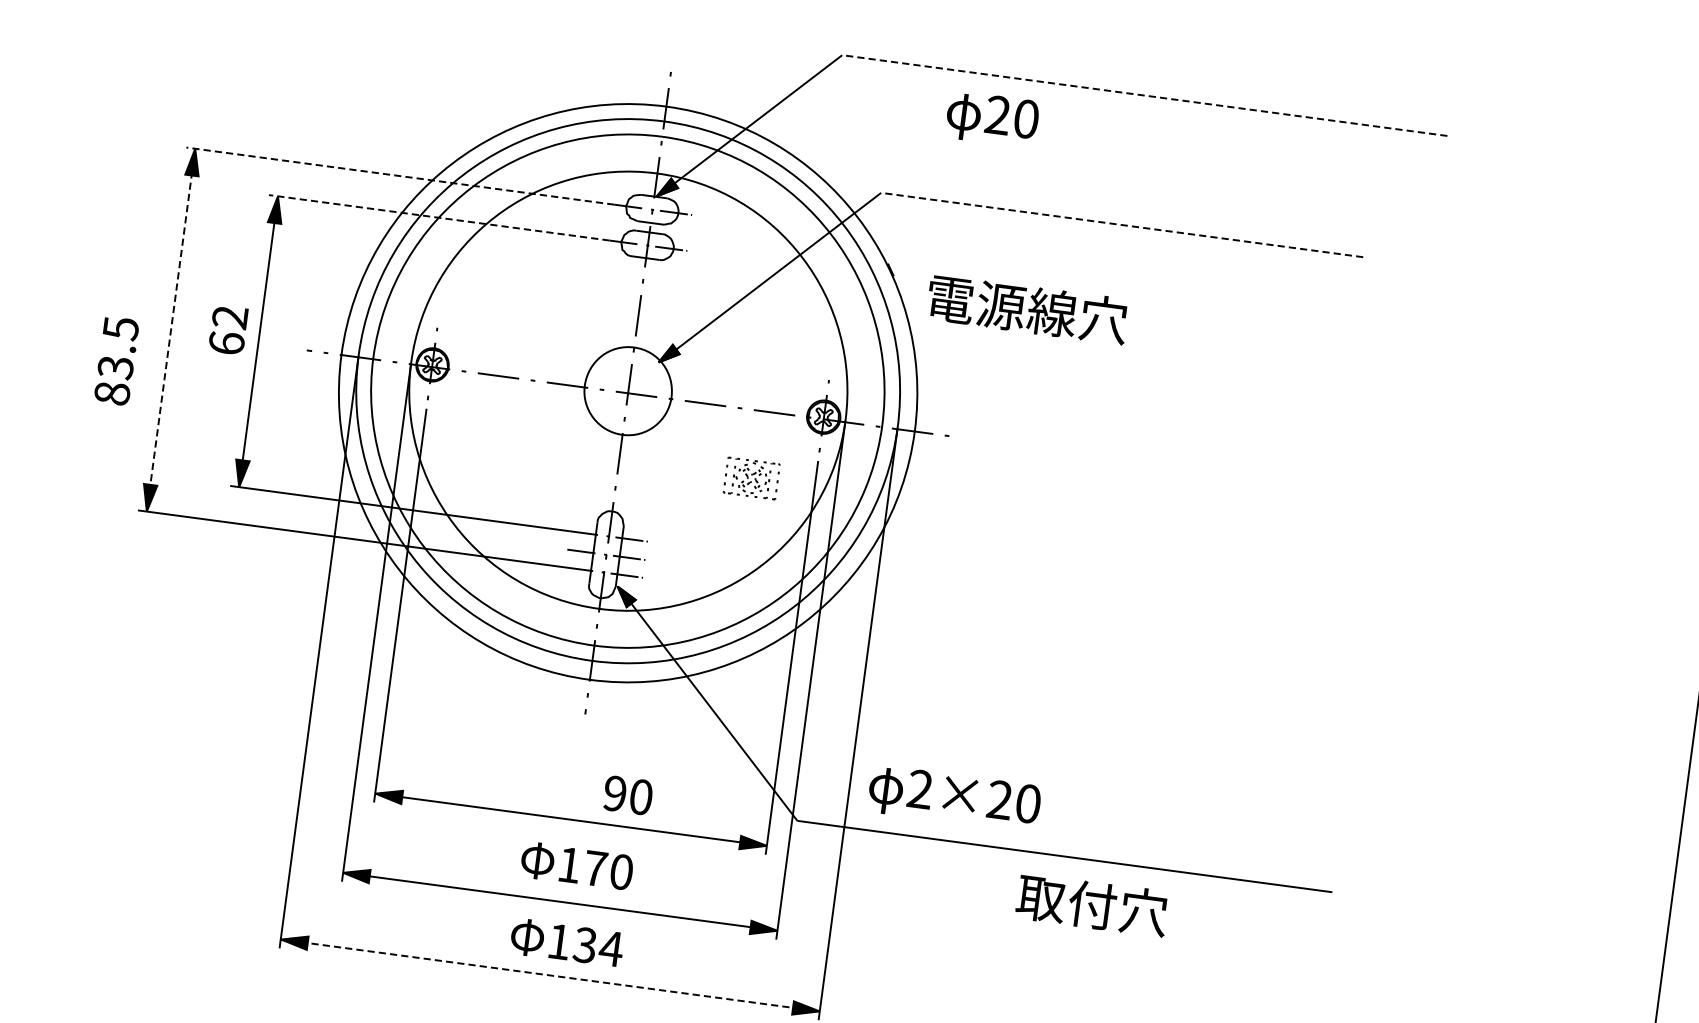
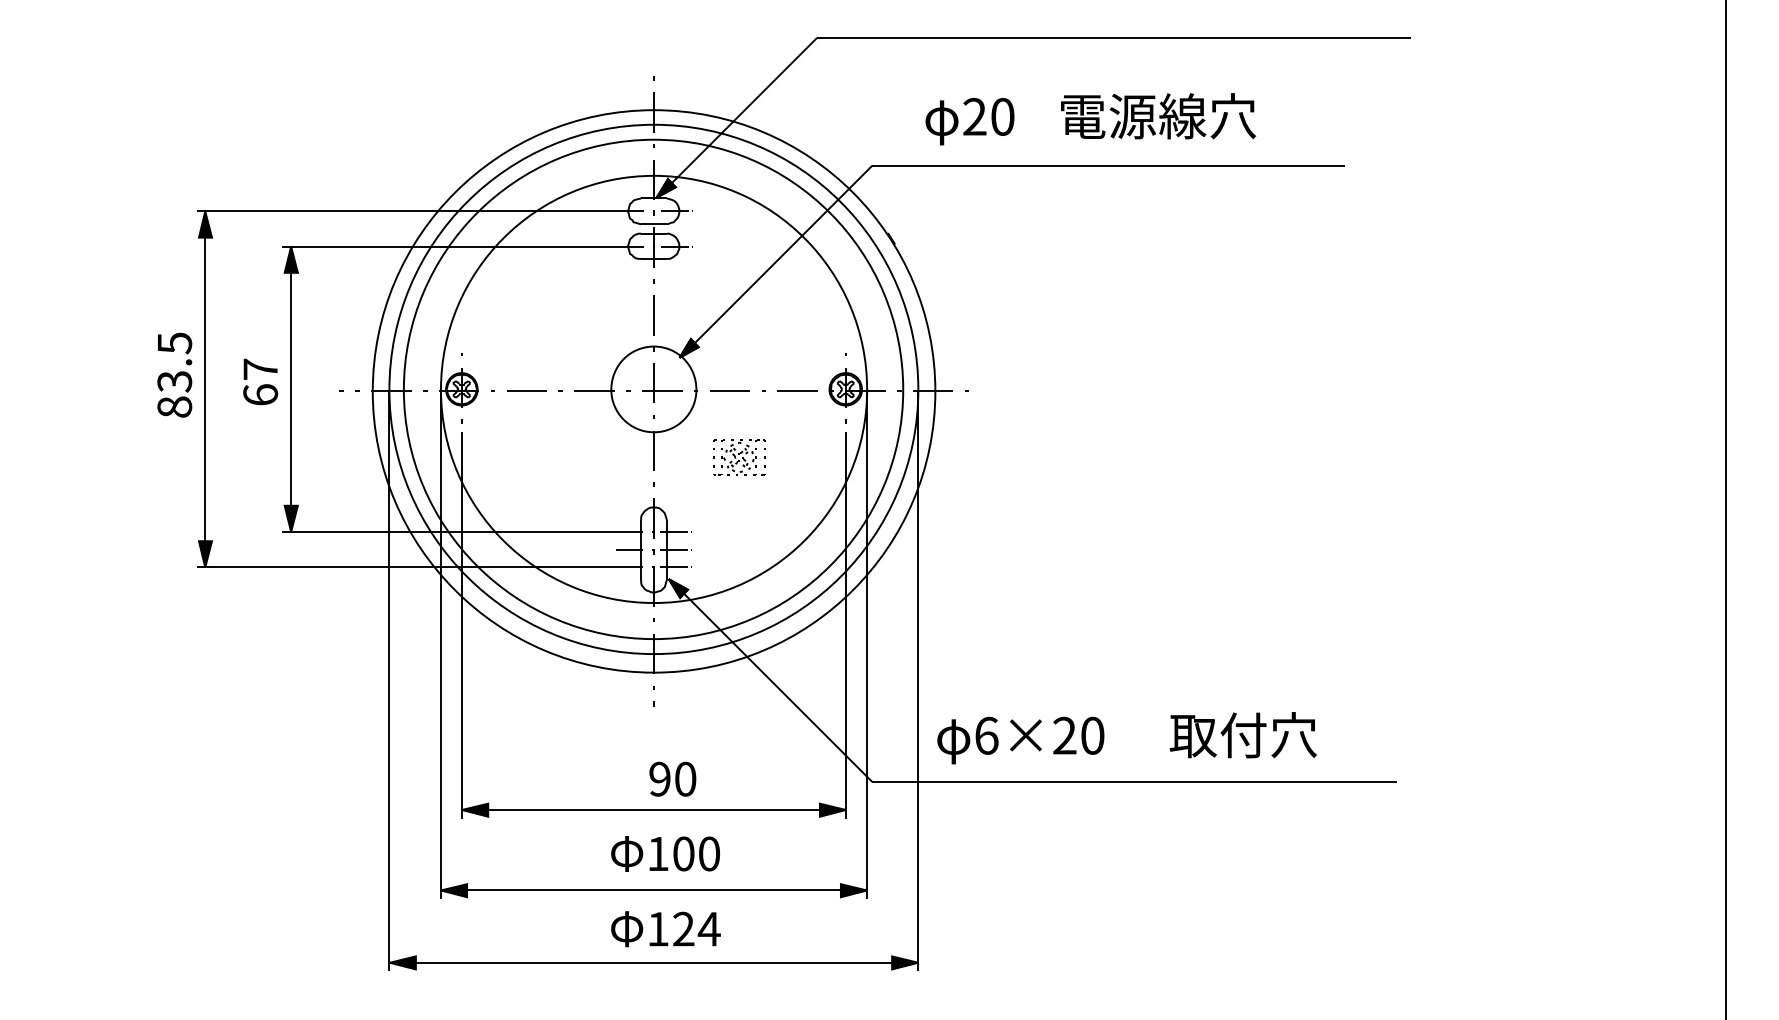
line: (1144, 96) -> (1113, 38), dashed -> solid
text: (991, 119) -> (969, 121), moved
line: (400, 176) -> (406, 211), dashed -> solid
line: (438, 217) -> (448, 246), dashed -> solid
line: (1121, 224) -> (1108, 165), dashed -> solid
text: (1027, 309) -> (1158, 116), moved
text: (230, 317) -> (260, 369), 62 -> 67
line: (171, 329) -> (205, 388), dashed -> solid
text: (116, 360) -> (174, 374), moved
part: (752, 478) -> (739, 457), moved
text: (920, 789) -> (986, 735), 2×20 -> 6×20
text: (627, 794) -> (672, 778), moved
text: (595, 868) -> (683, 853), 170 -> 100
text: (1091, 905) -> (1242, 735), moved
text: (584, 945) -> (683, 929), 134 -> 124
line: (550, 975) -> (654, 962), dashed -> solid

